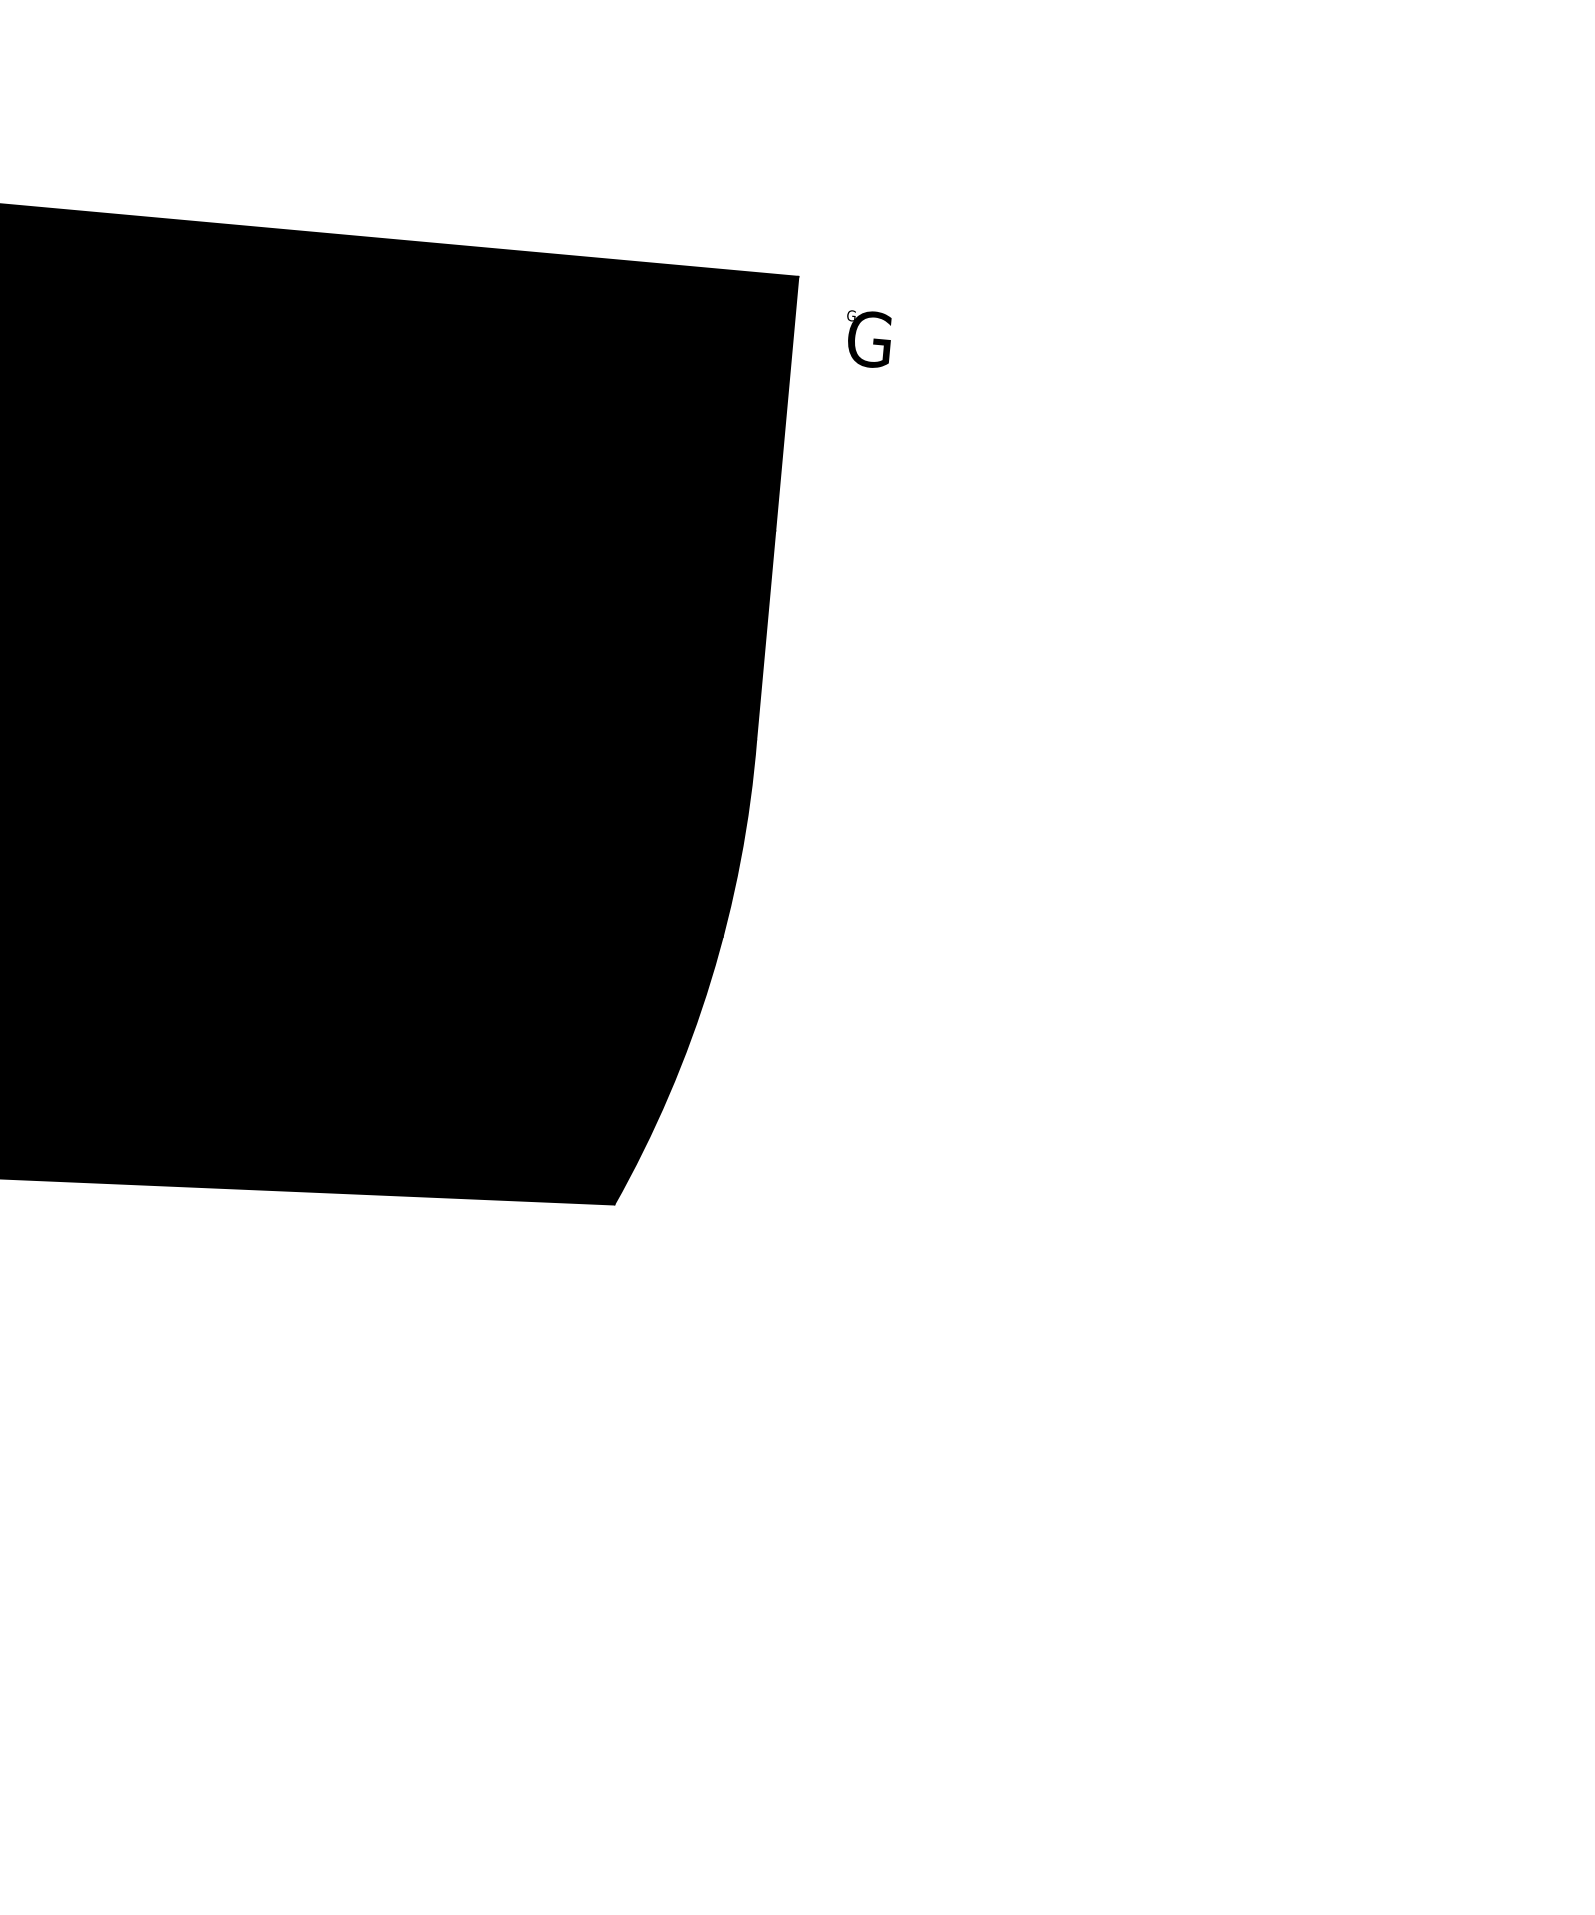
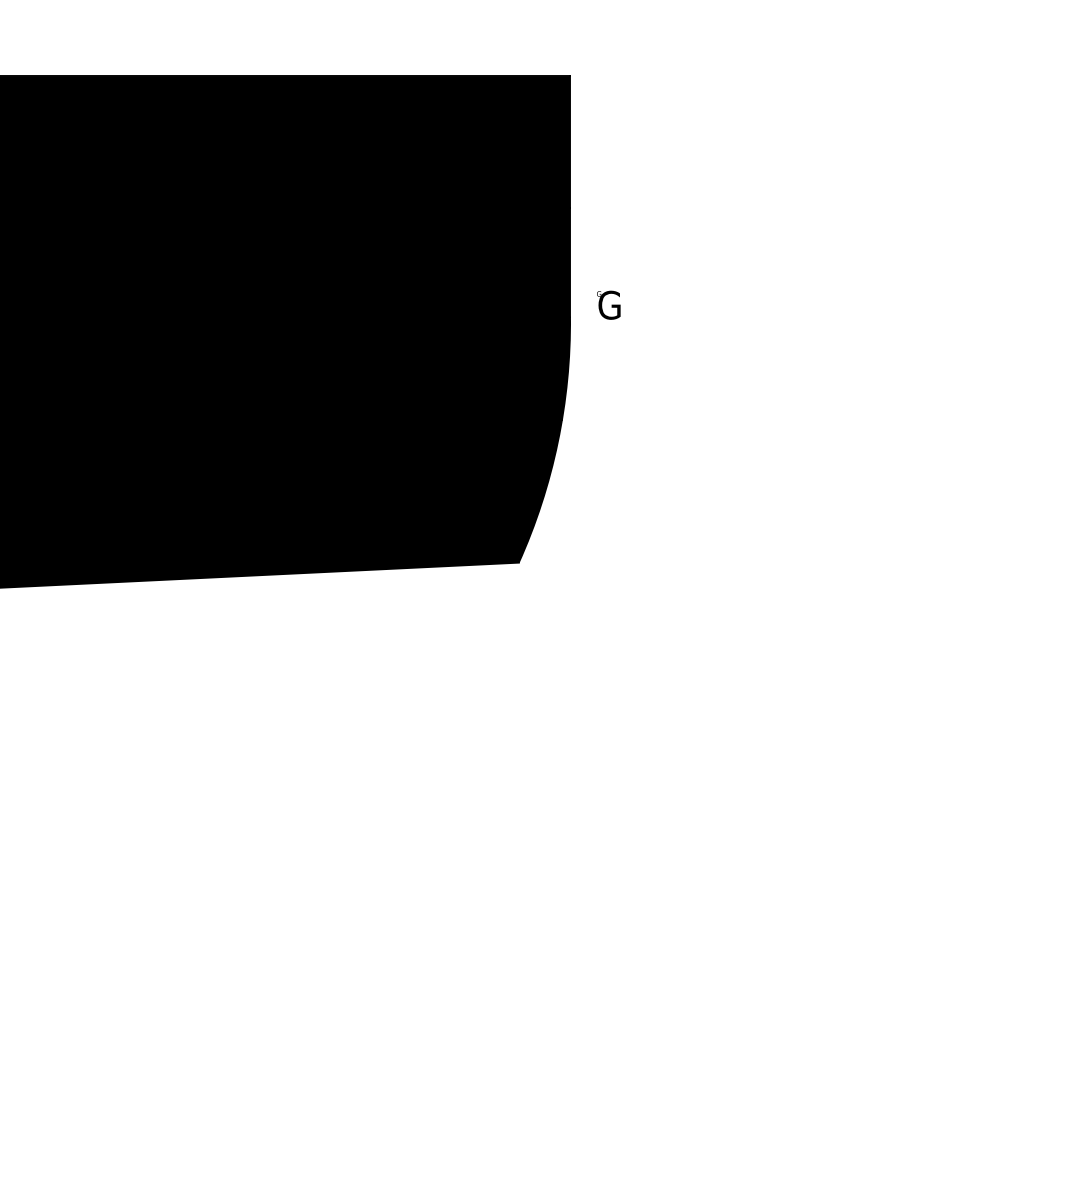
text: (867, 337) -> (608, 304), moved

